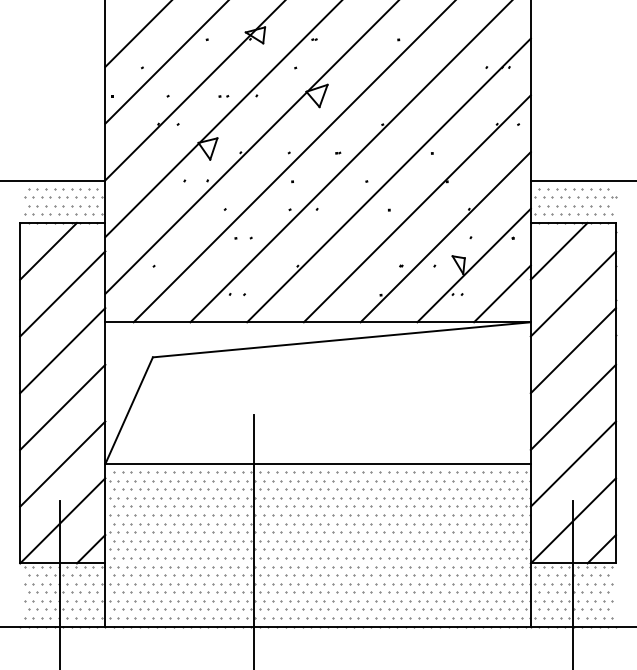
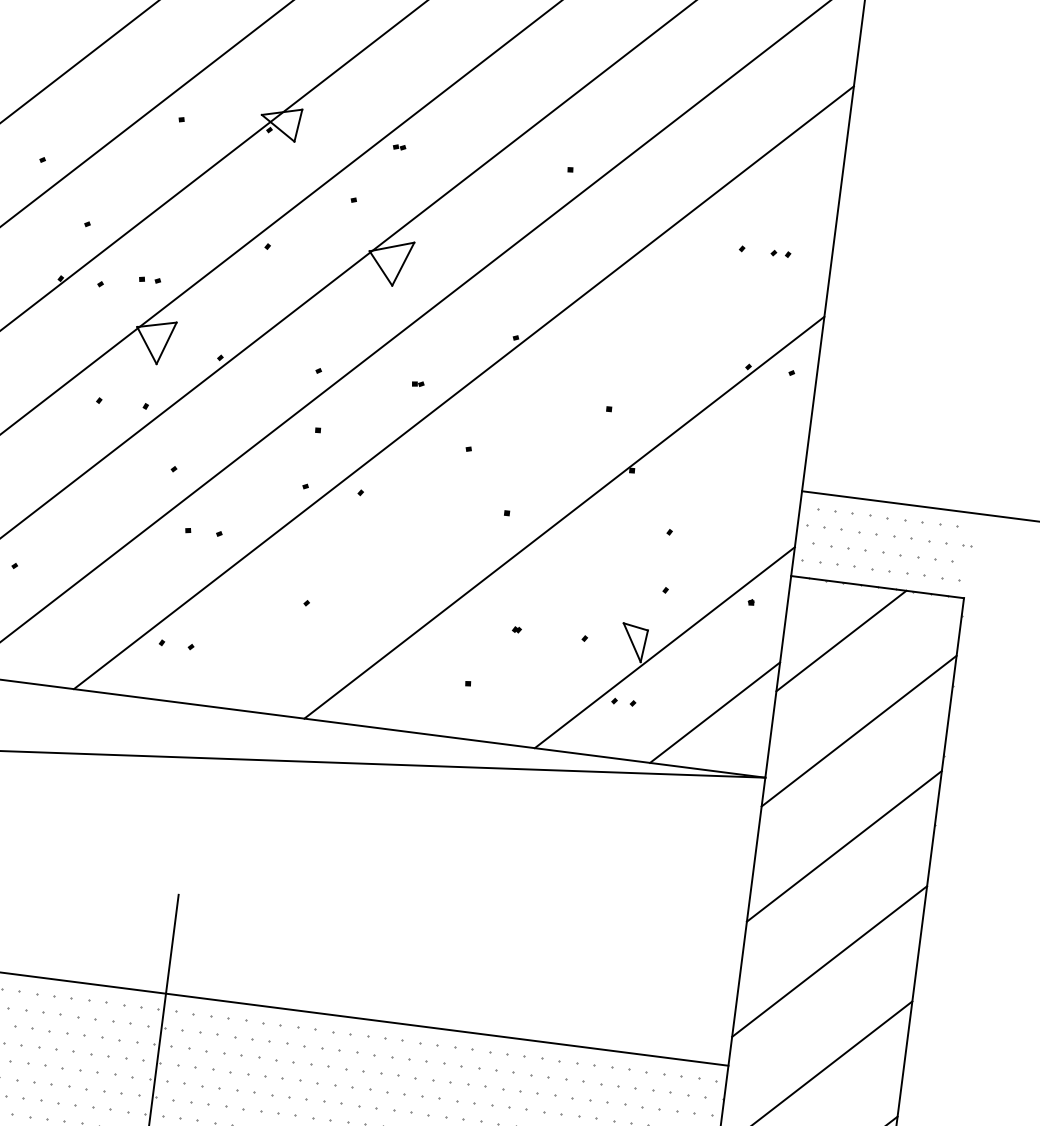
line: (221, 96) -> (145, 279), moved
line: (388, 180) -> (513, 452), removed
line: (445, 237) -> (614, 583), removed

